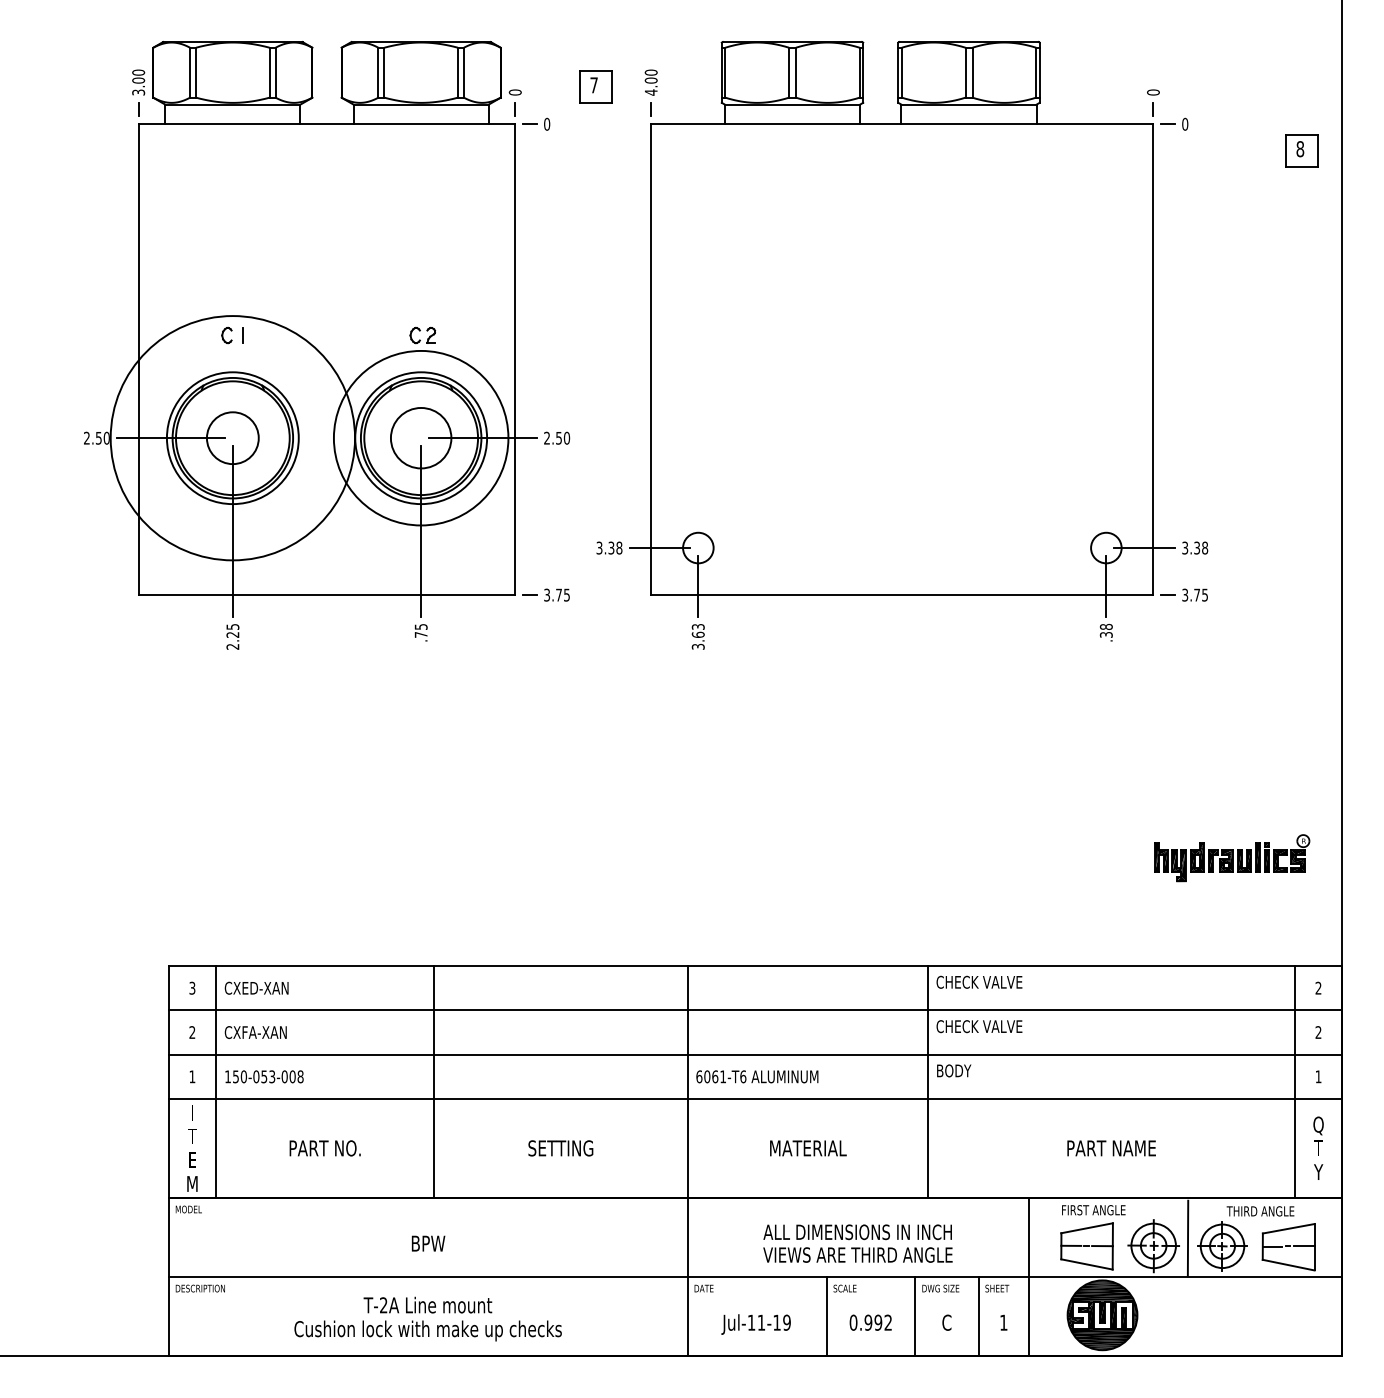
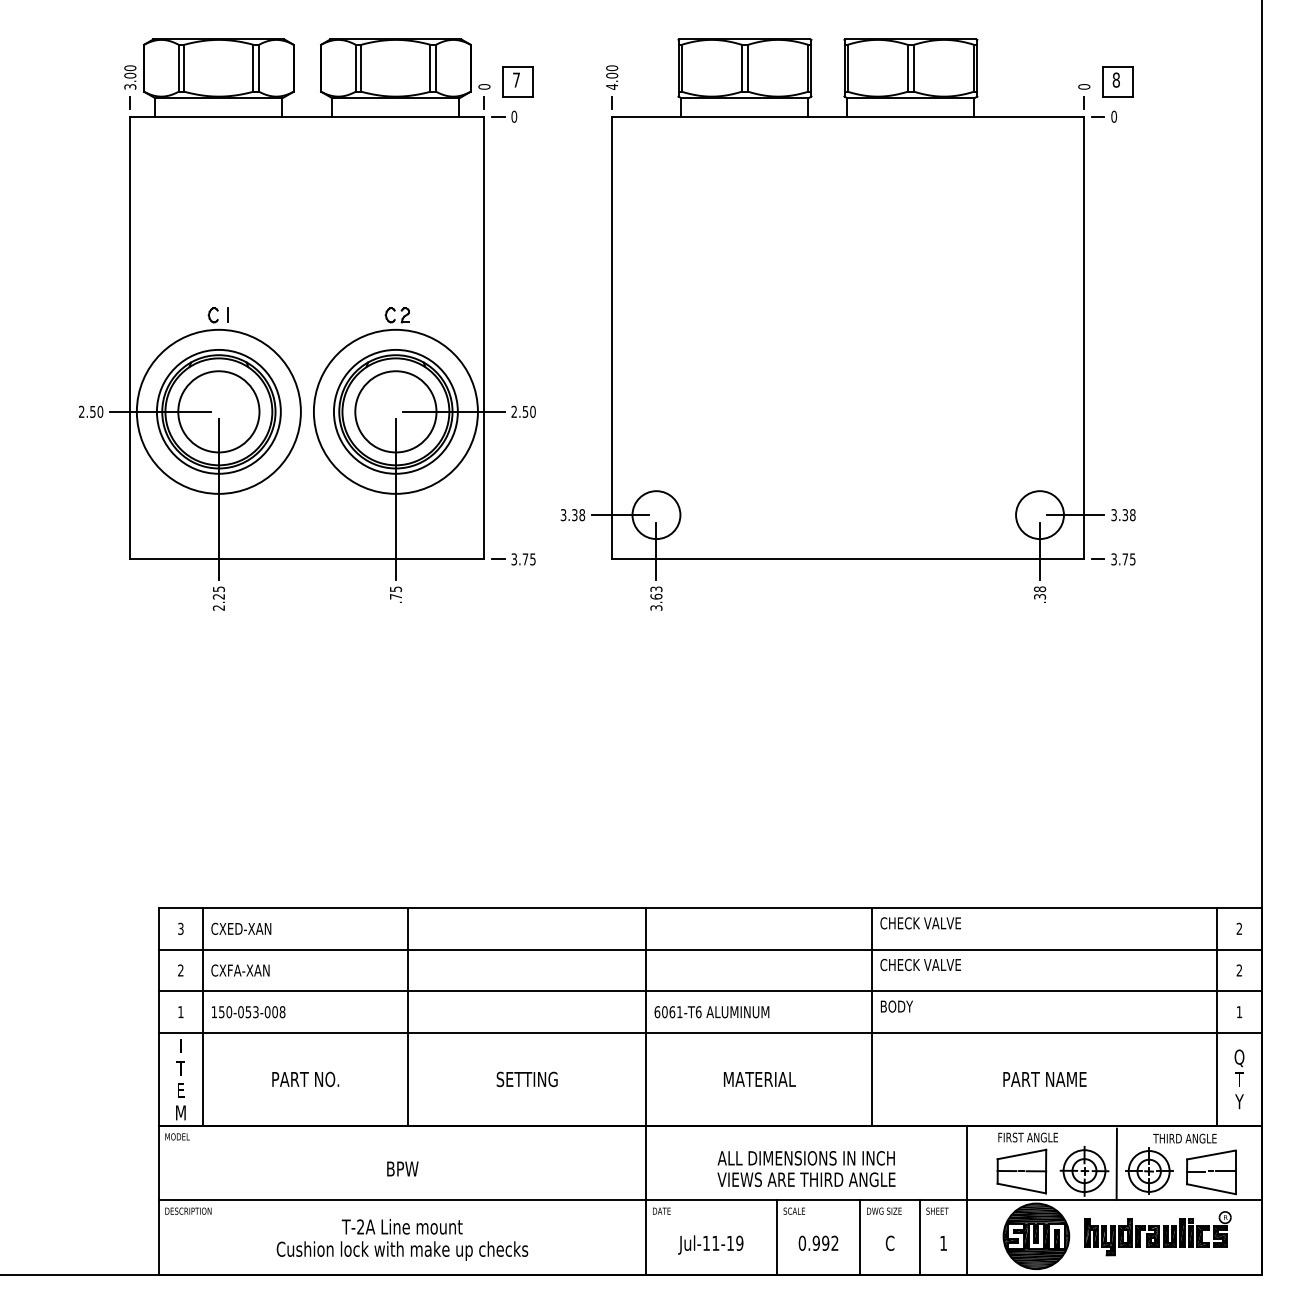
part: (595, 86) -> (517, 81), moved
part: (1301, 150) -> (1117, 81), moved
circle: (232, 437) -> (218, 411), size x0.71
circle: (232, 437) -> (218, 411), size x1.67
circle: (420, 437) -> (395, 411), size x1.43
circle: (698, 548) -> (656, 515), size x1.67
circle: (1105, 548) -> (1039, 515), size x1.67
part: (1231, 858) -> (1157, 1233), moved

